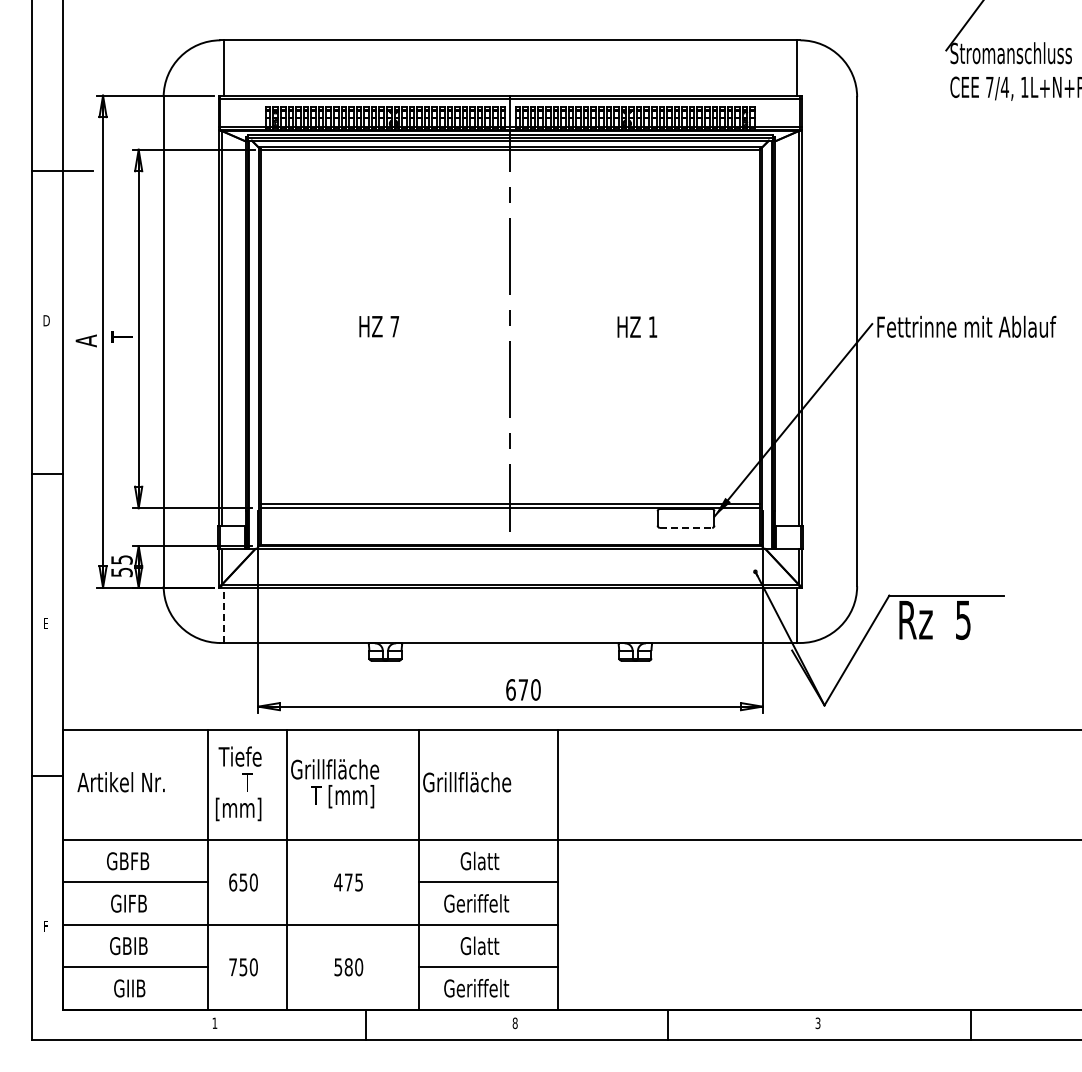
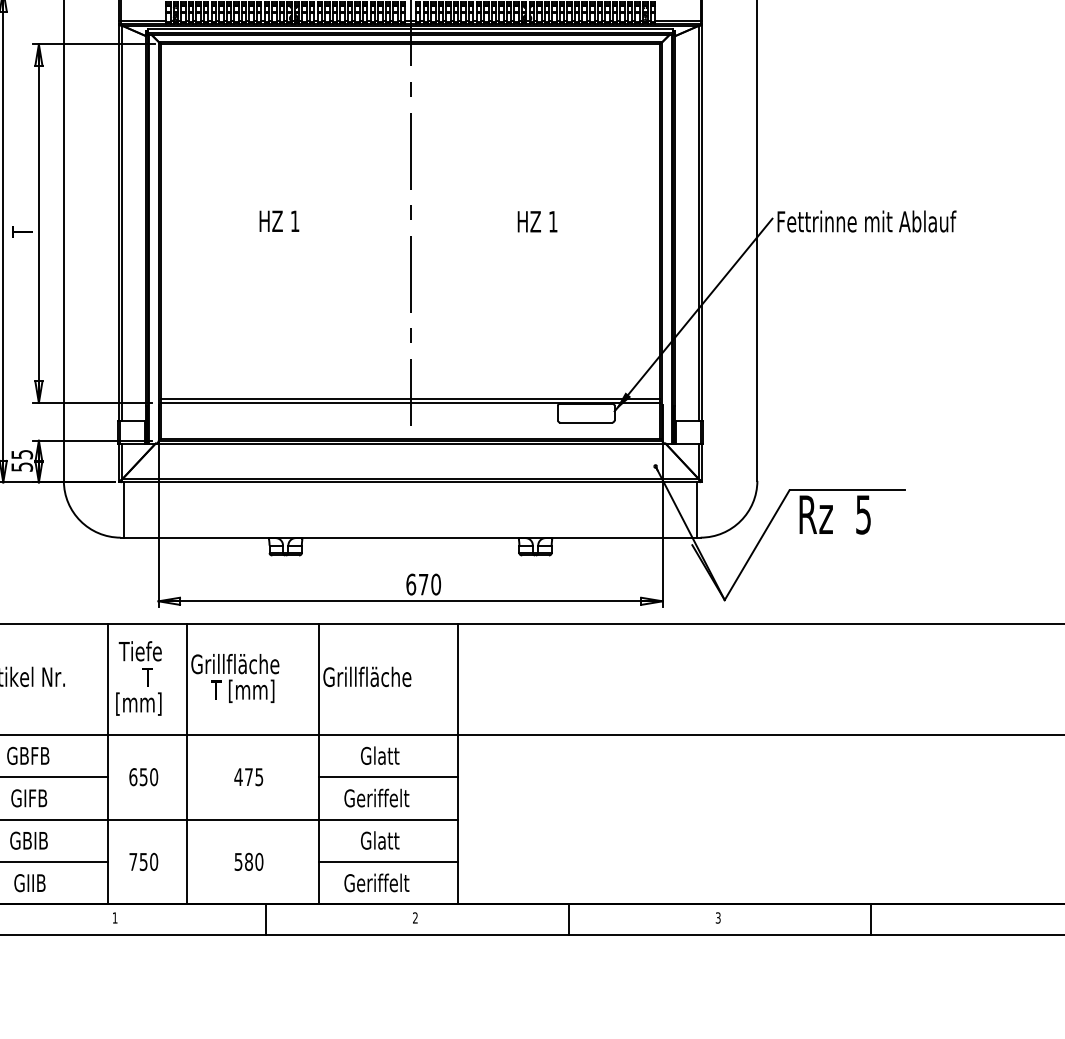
text: (394, 326) -> (294, 221), 7 -> 1
line: (686, 527) -> (586, 422), dashed -> solid
line: (224, 615) -> (124, 510), dashed -> solid
text: (514, 1023) -> (414, 918), 8 -> 2

